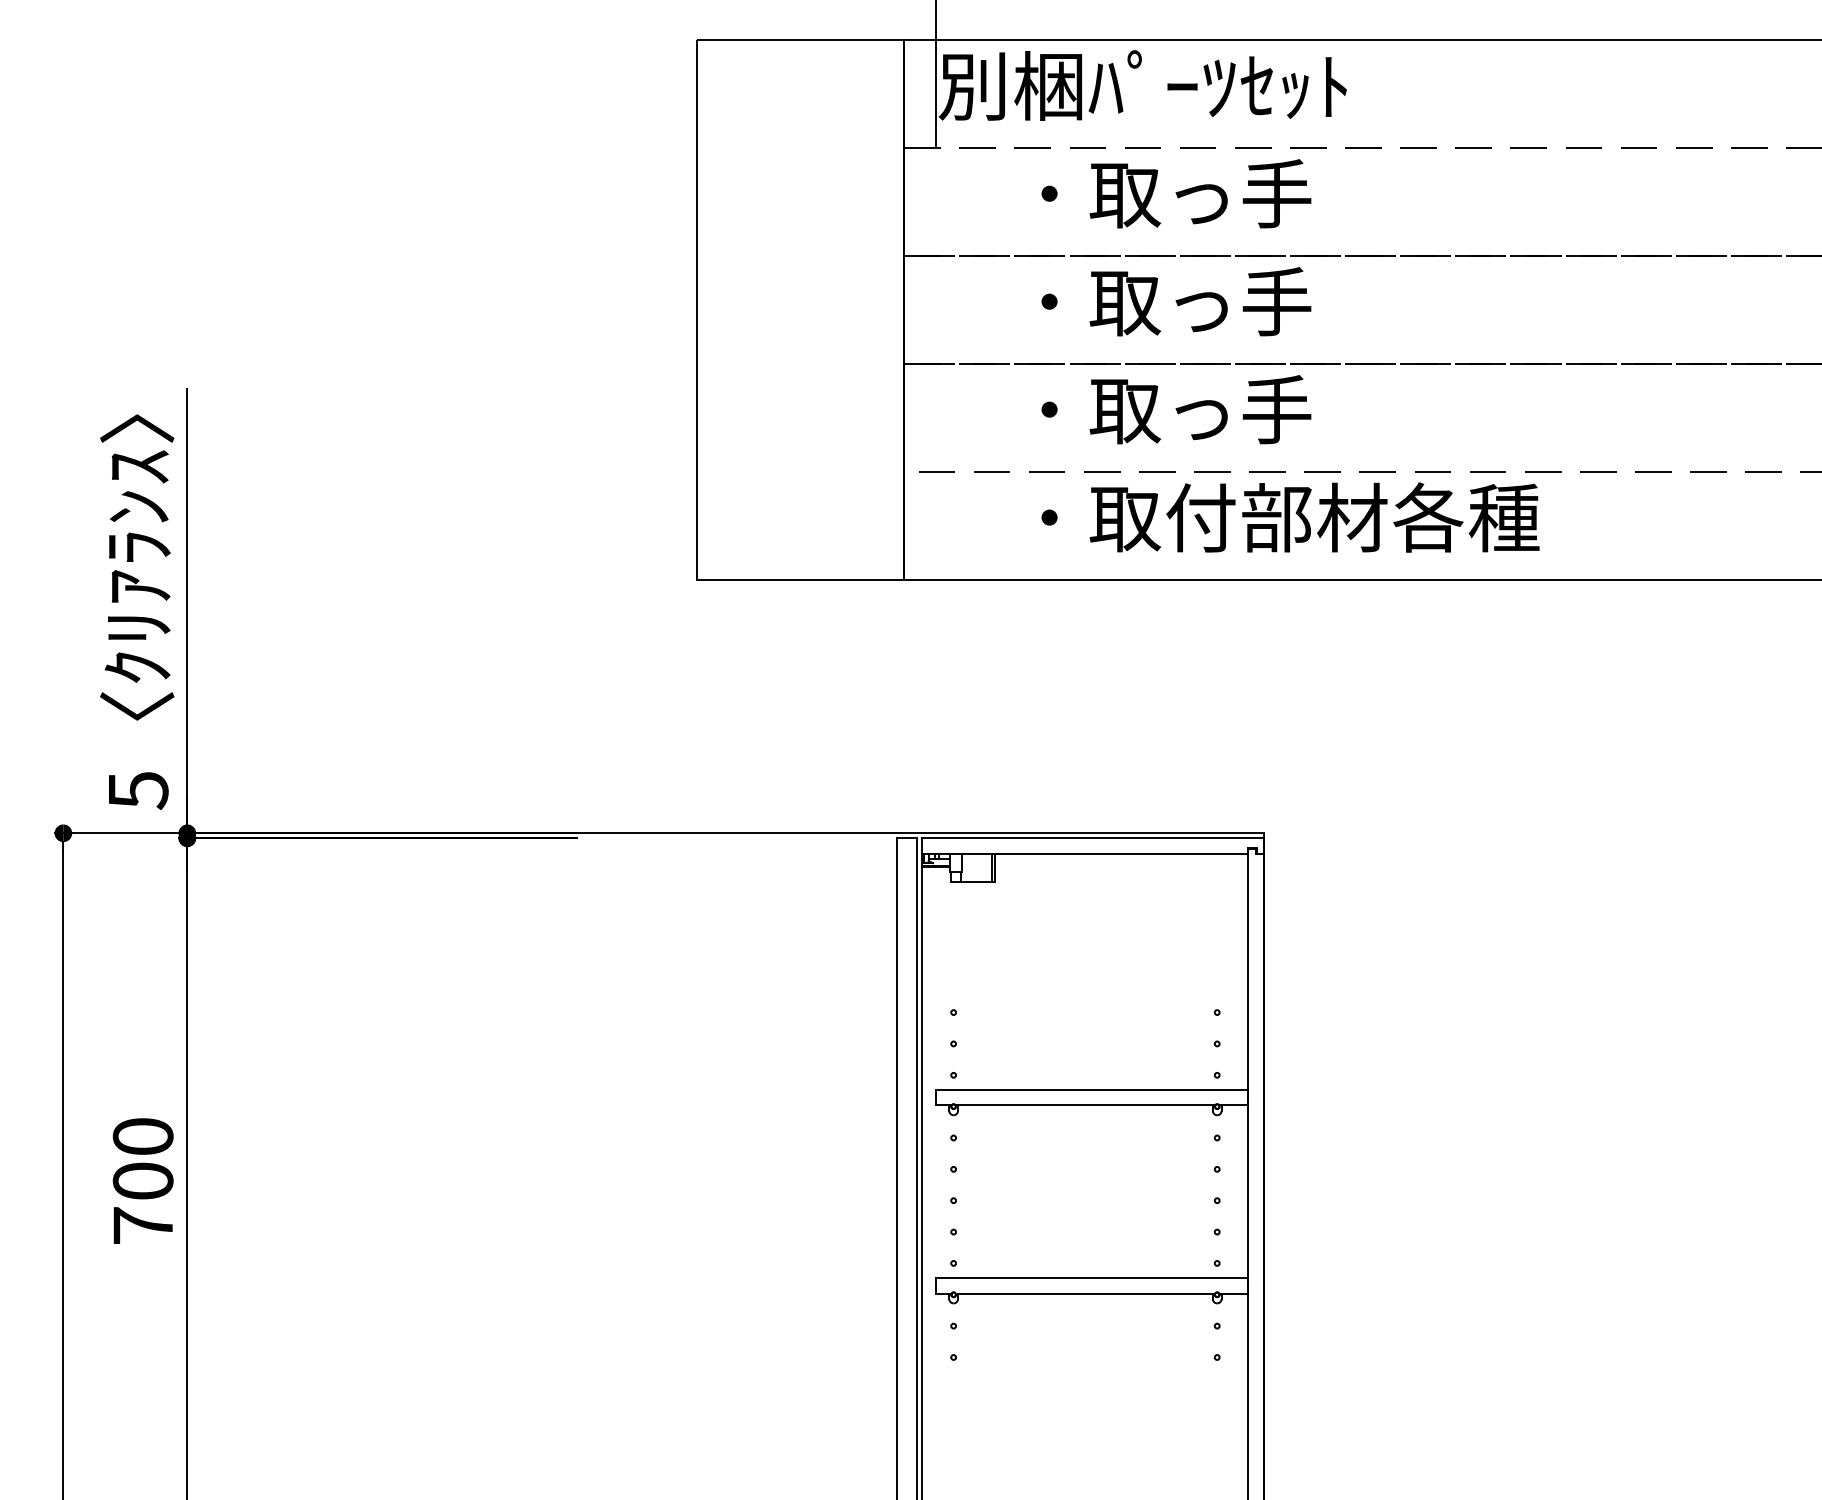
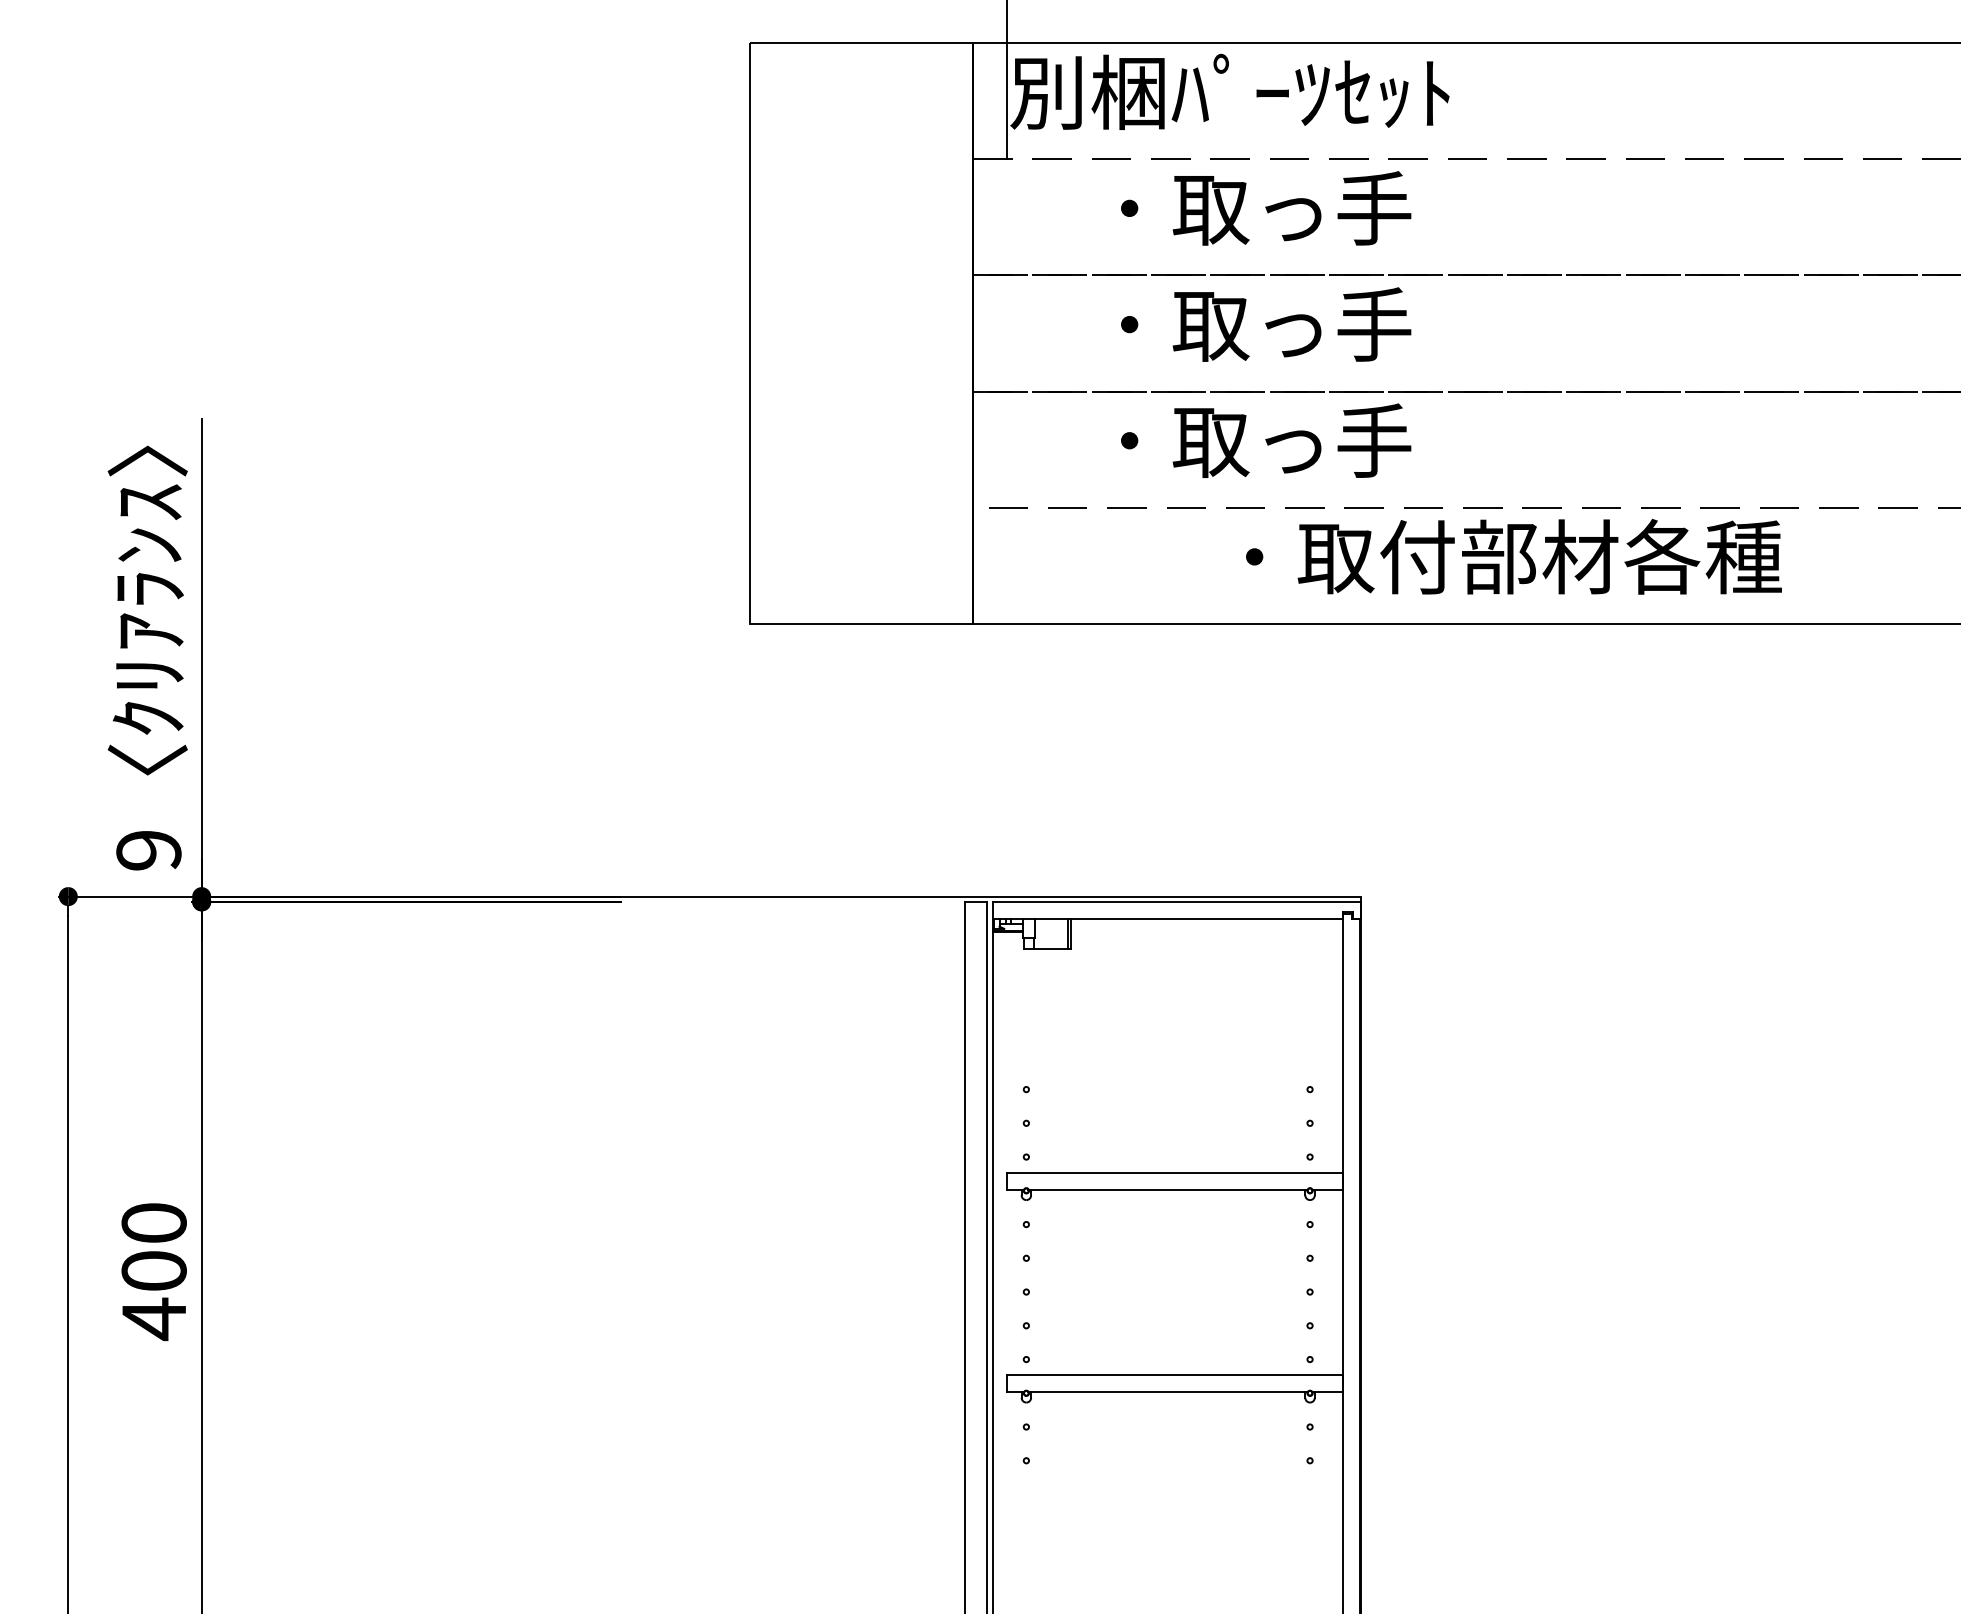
text: (1290, 517) -> (1513, 556), moved
text: (137, 791) -> (148, 851), 5 -> 9
text: (142, 1226) -> (153, 1319), 700 -> 400

